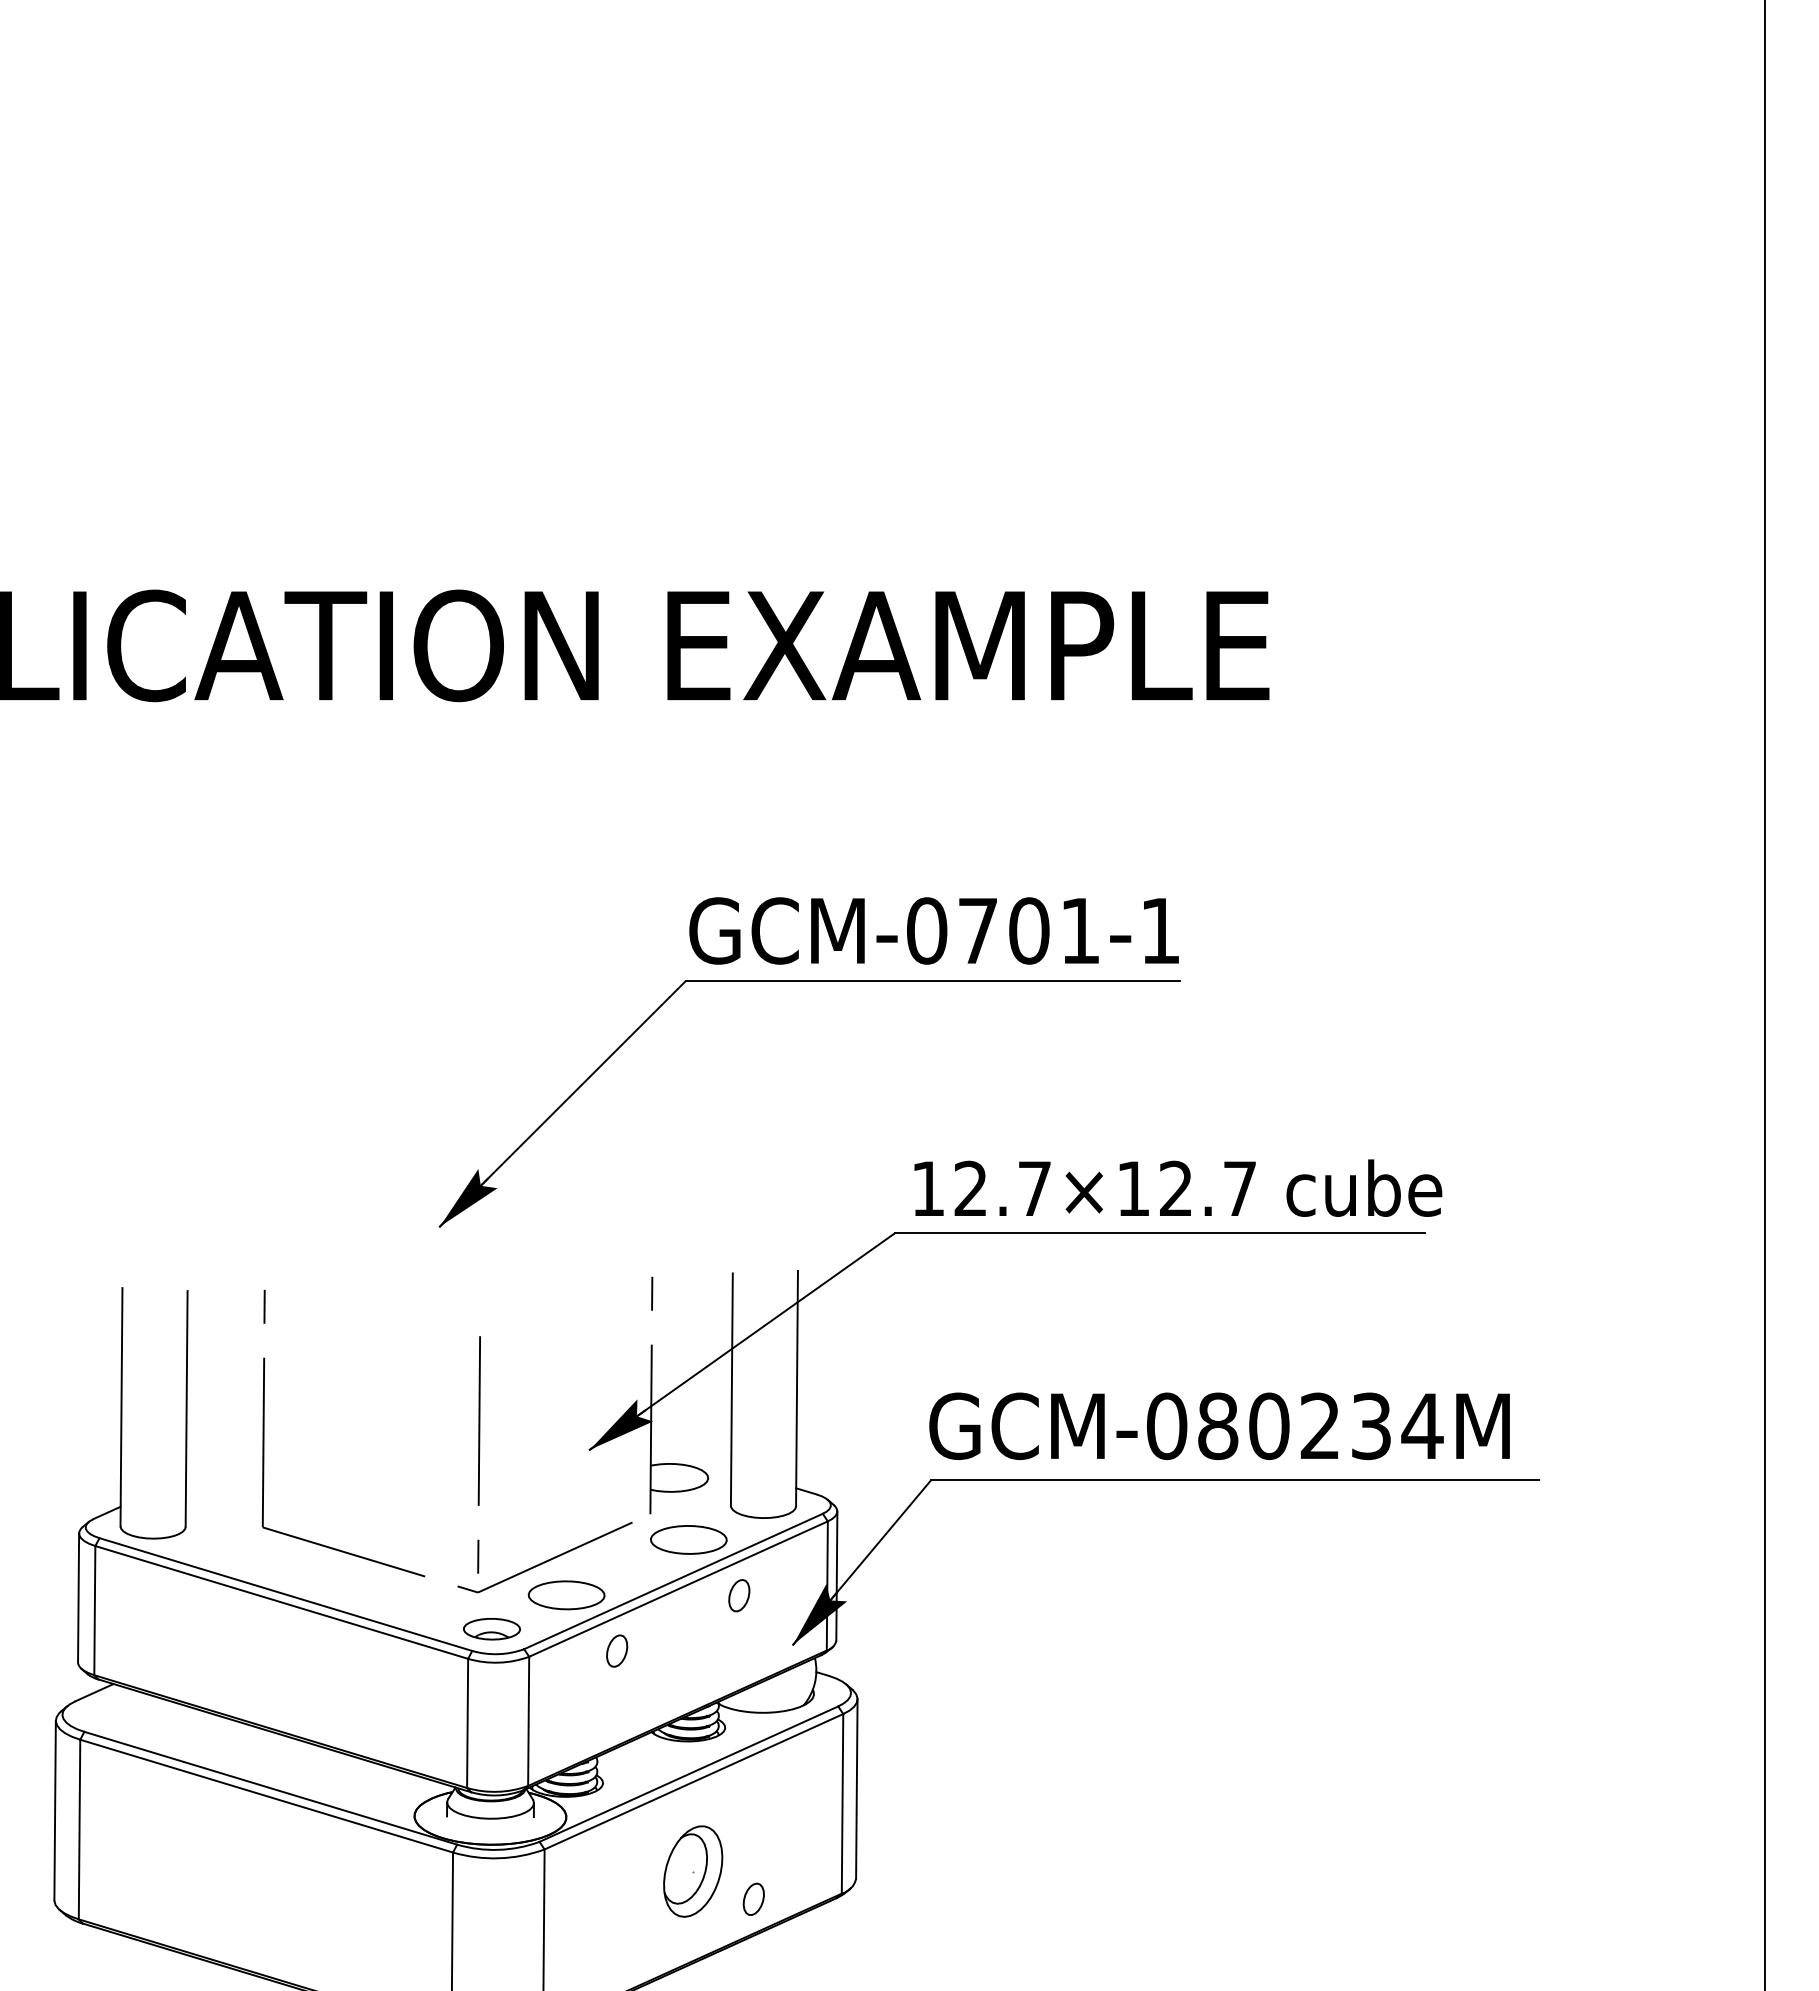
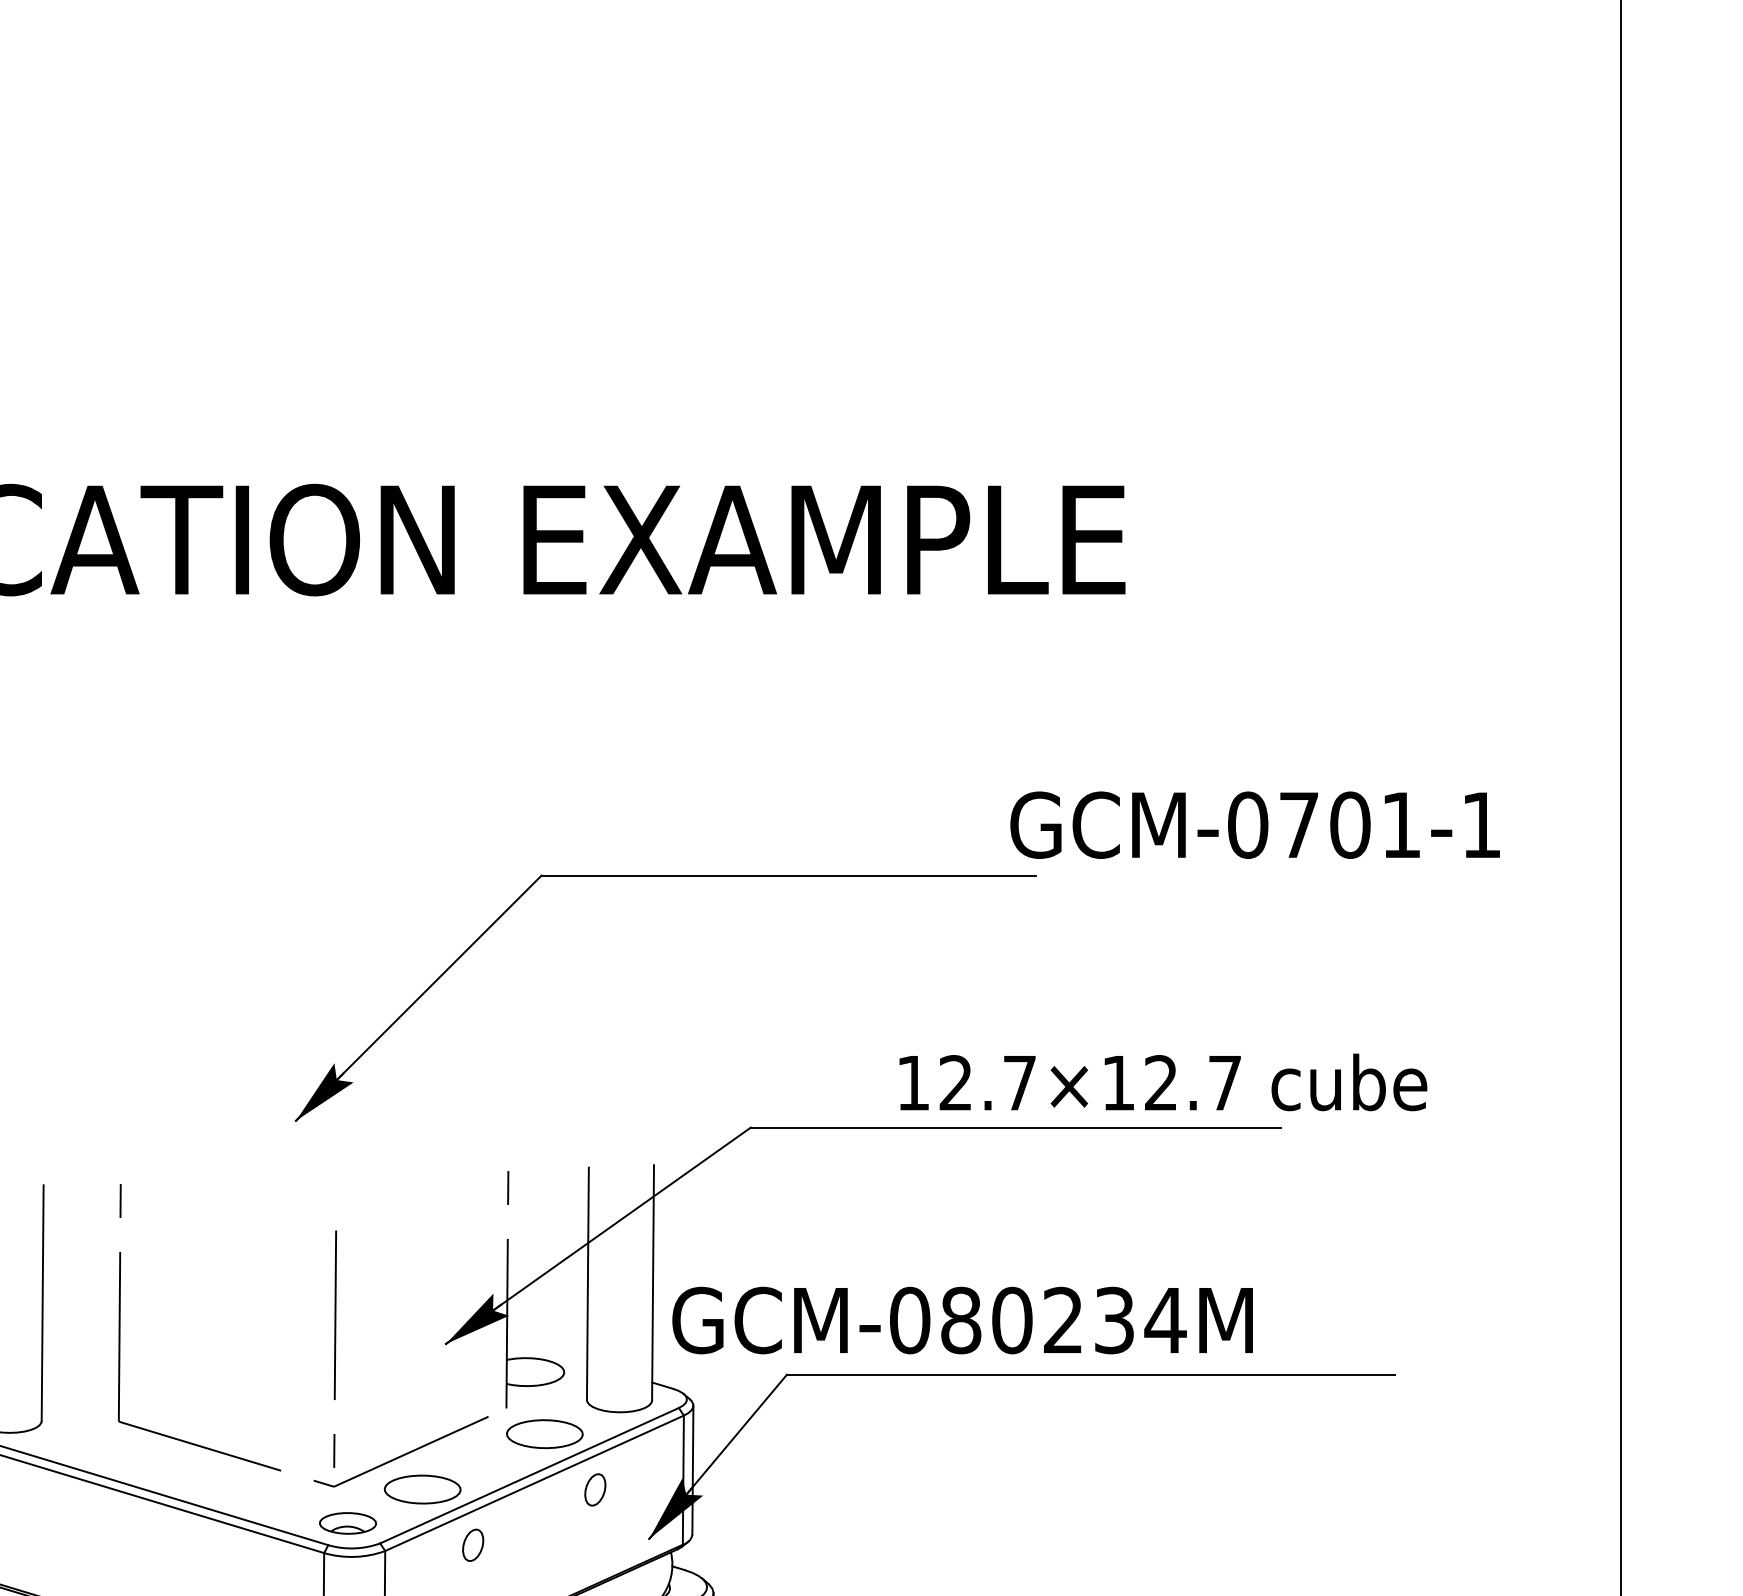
text: (933, 930) -> (1254, 824), moved
text: (1178, 1187) -> (1163, 1081), moved
text: (1219, 1426) -> (962, 1320), moved

